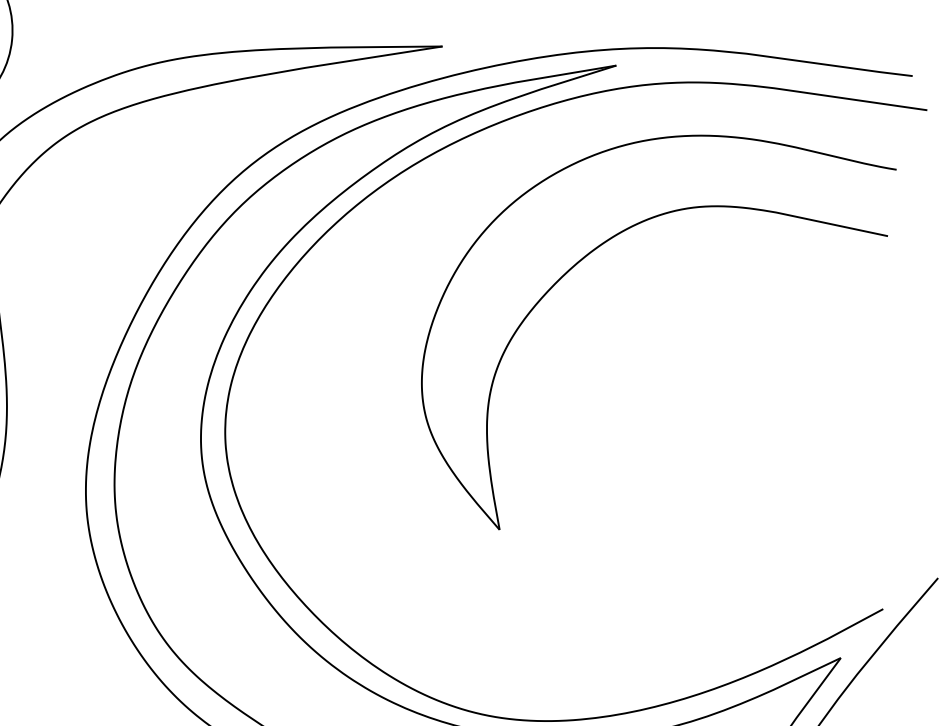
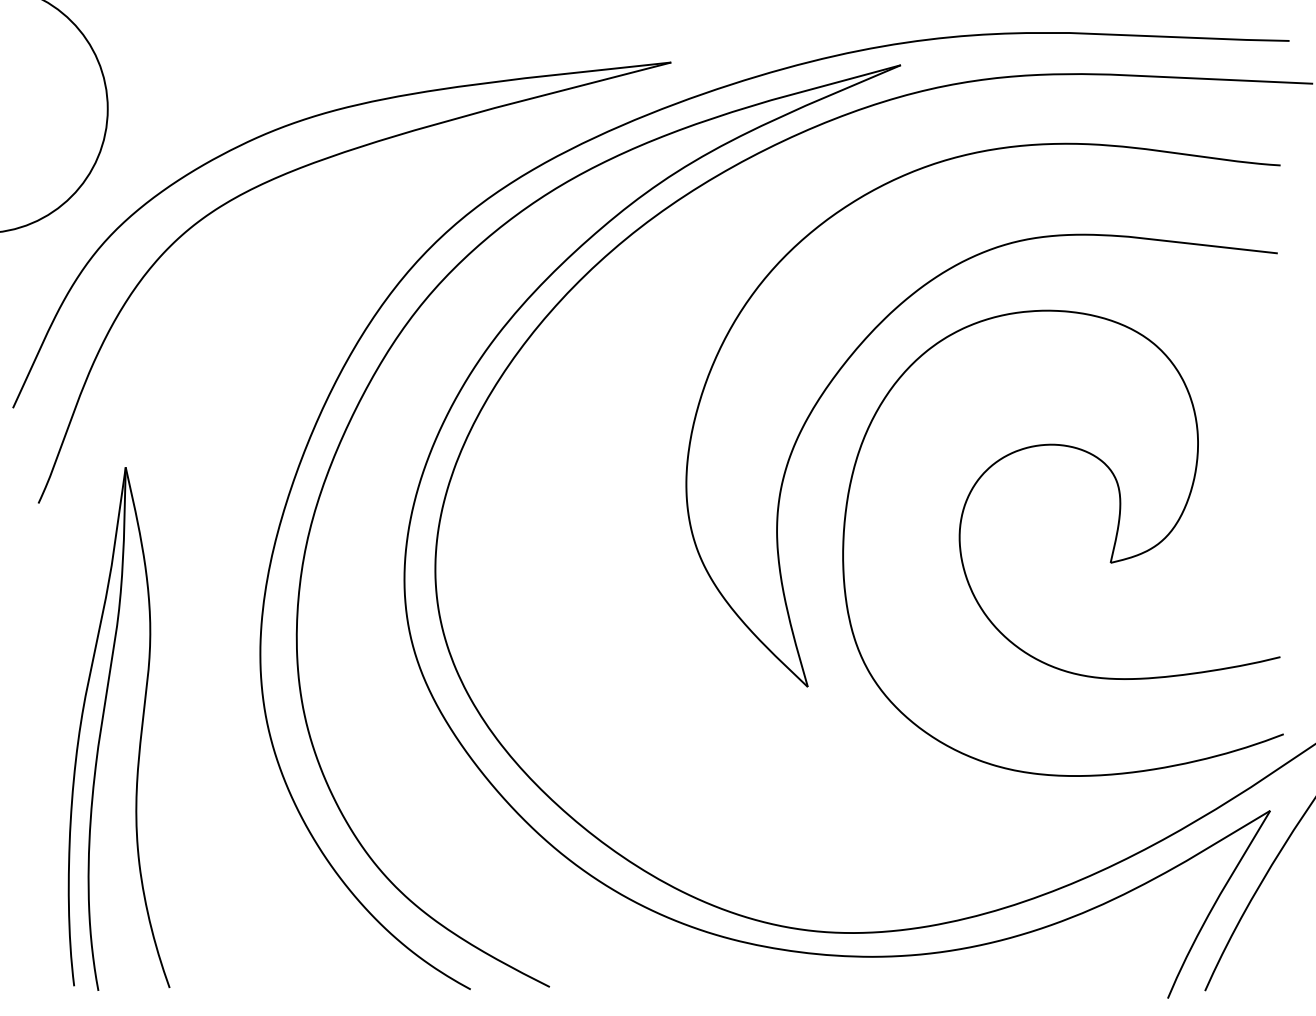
part: (739, 451) -> (1111, 553), added

